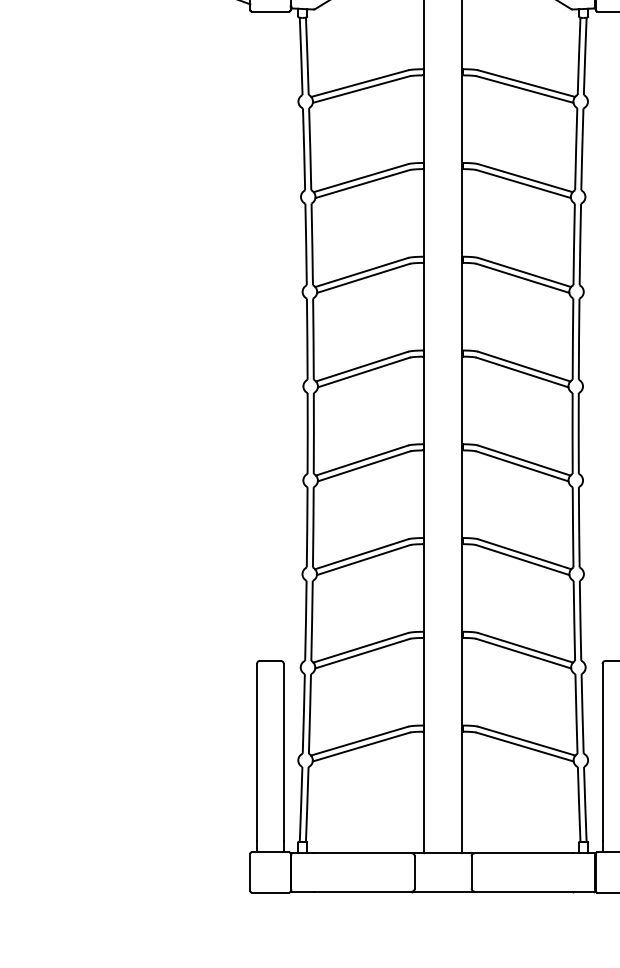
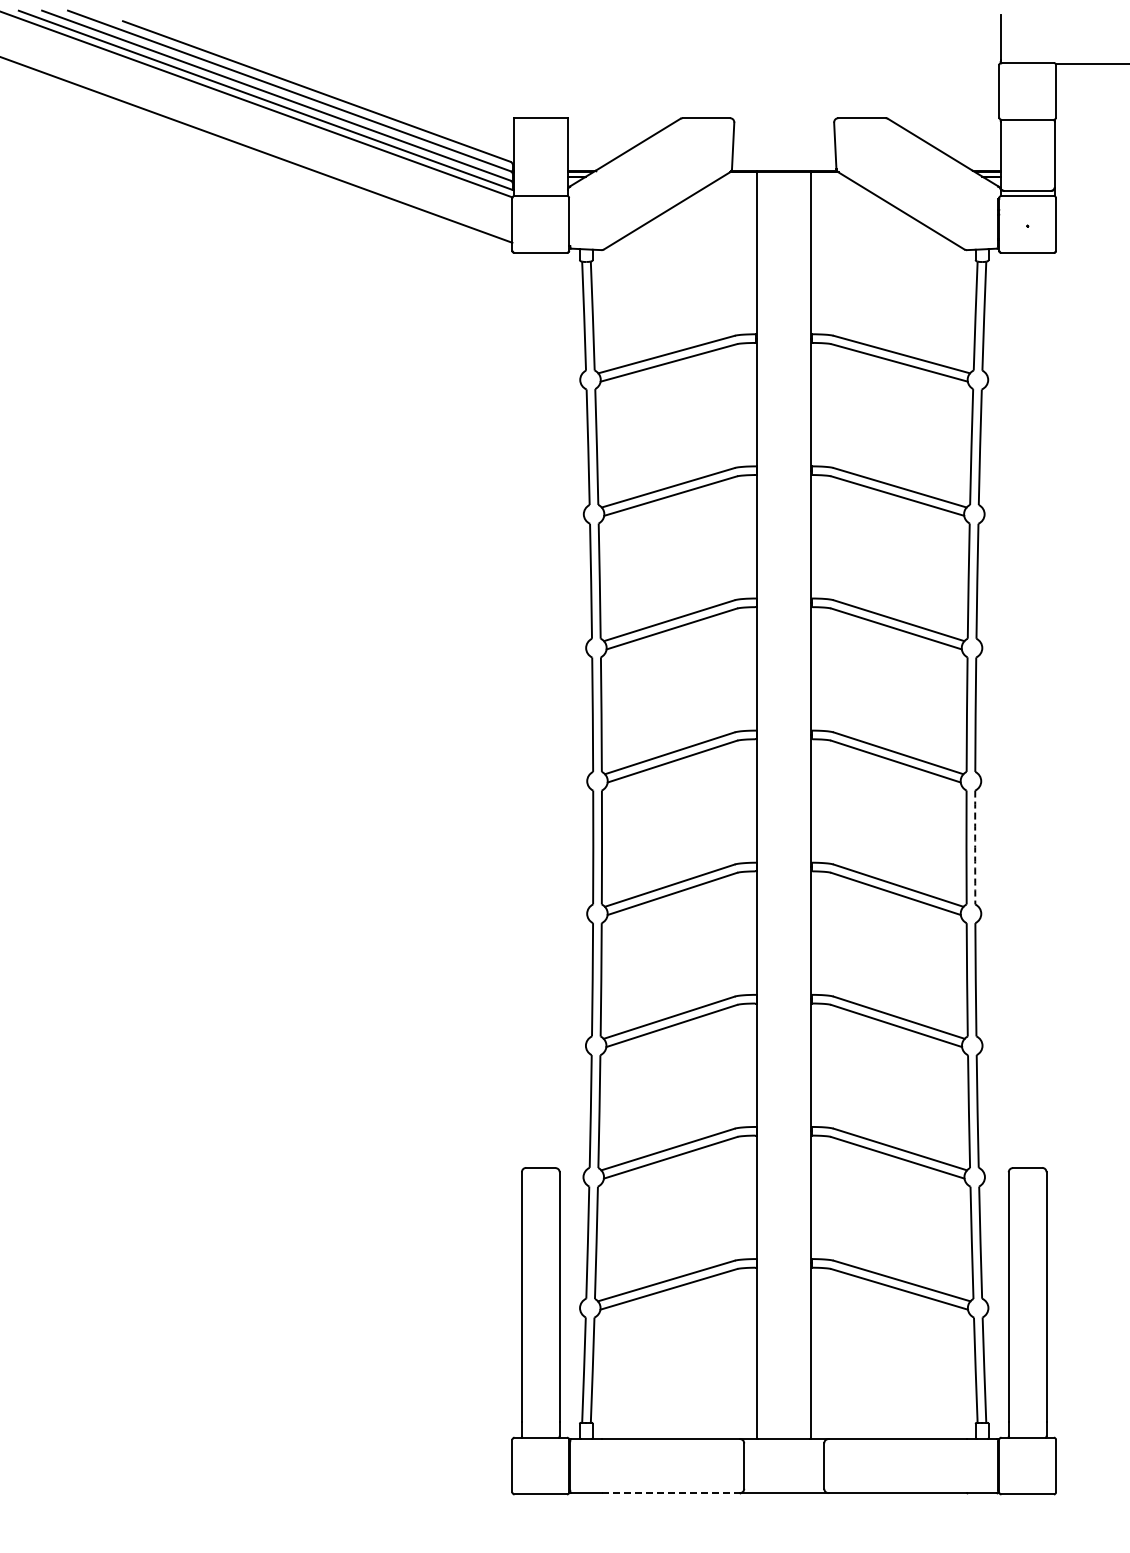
arc: (578, 433) -> (975, 847), solid -> dashed
line: (363, 891) -> (671, 1493), solid -> dashed

